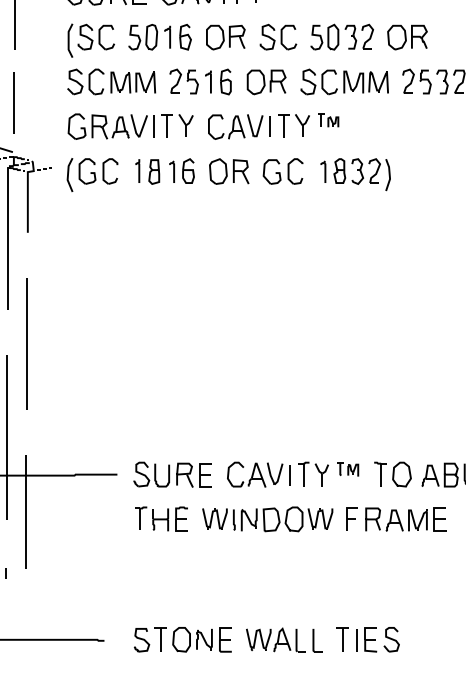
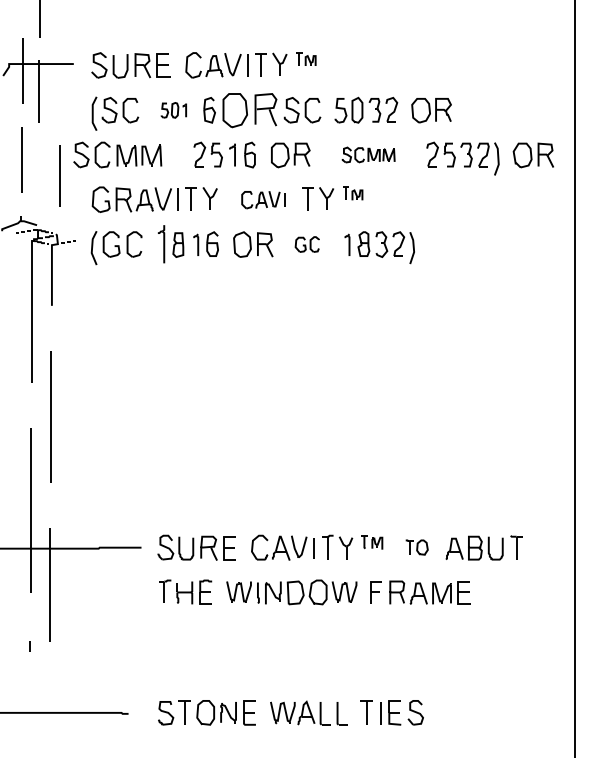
part: (149, 37) -> (173, 110), size x0.6
part: (225, 37) -> (249, 110), size x1.4
part: (111, 81) -> (117, 154), moved
part: (344, 81) -> (368, 154), size x0.6
line: (13, 102) -> (59, 175), moved
part: (239, 126) -> (263, 199), size x0.7
part: (137, 170) -> (161, 243), size x1.6
part: (283, 171) -> (307, 244), size x0.6
part: (392, 474) -> (416, 547), size x0.6

